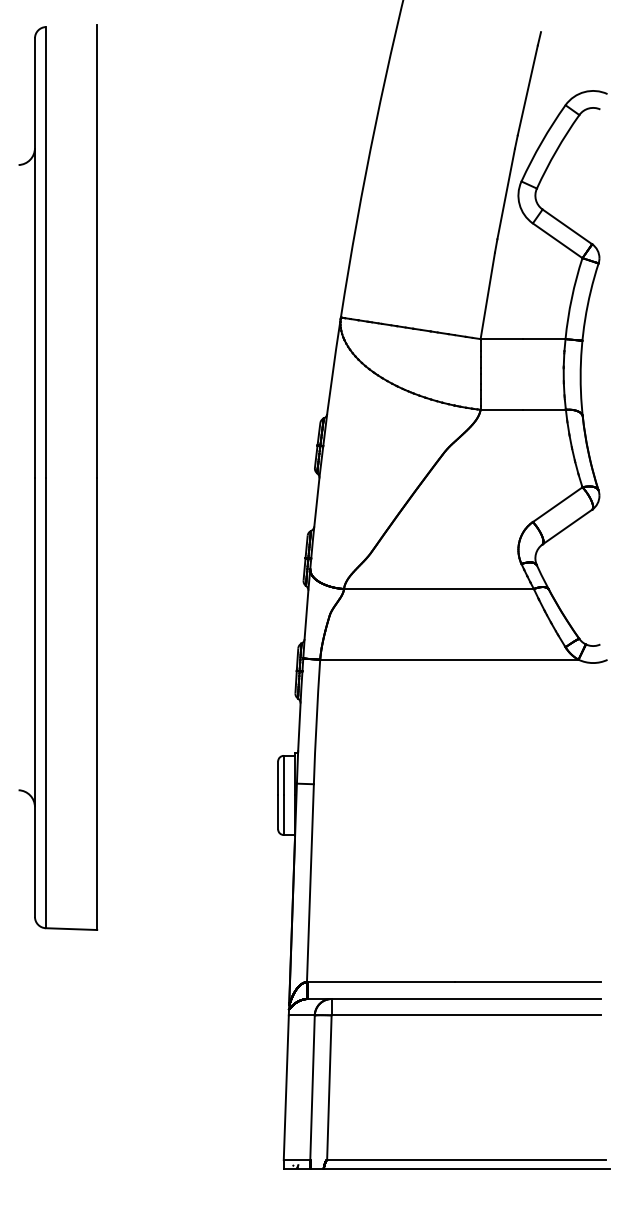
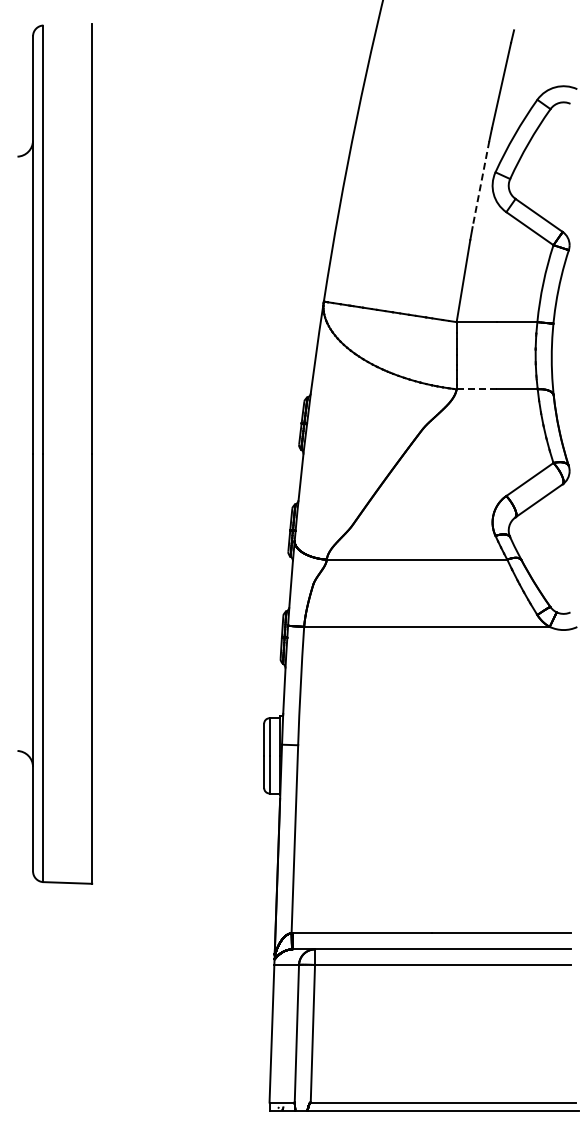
line: (505, 194) -> (480, 184), solid -> dashed
line: (501, 409) -> (476, 389), solid -> dashed

